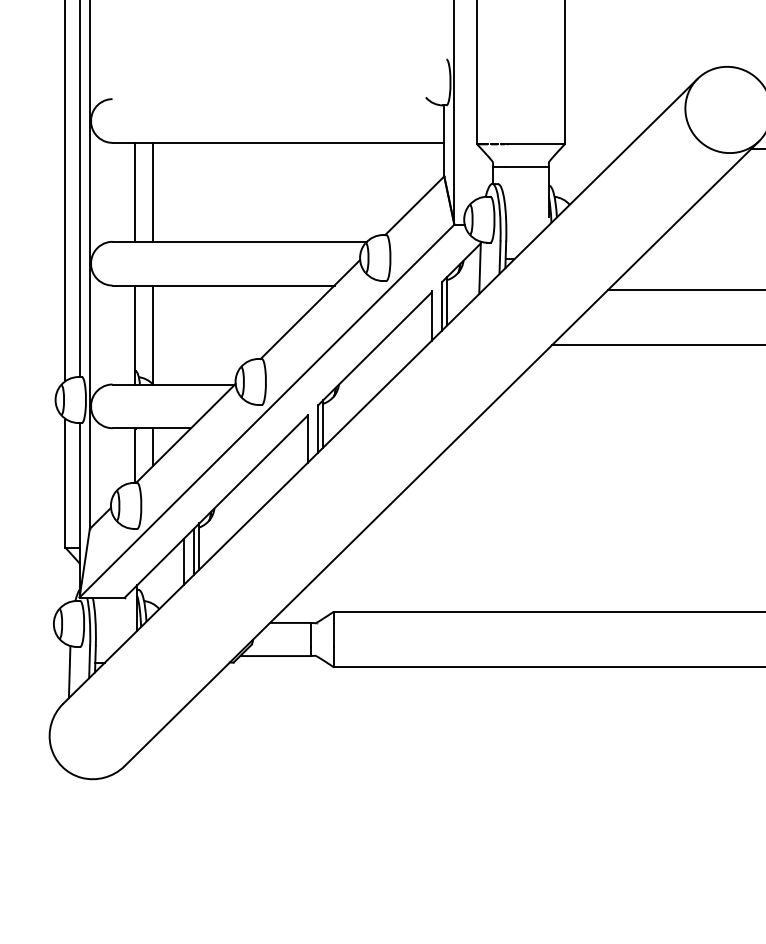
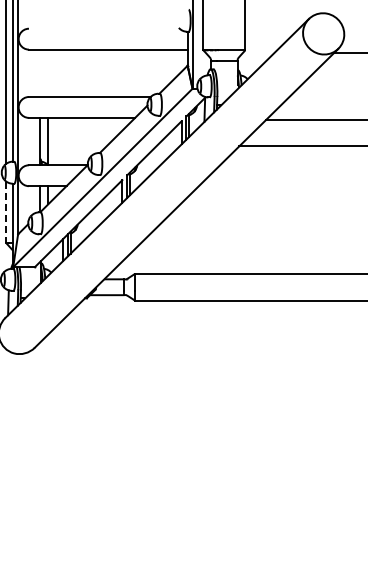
line: (134, 190) -> (39, 72), removed
line: (153, 190) -> (48, 72), removed
line: (65, 483) -> (6, 212), solid -> dashed

